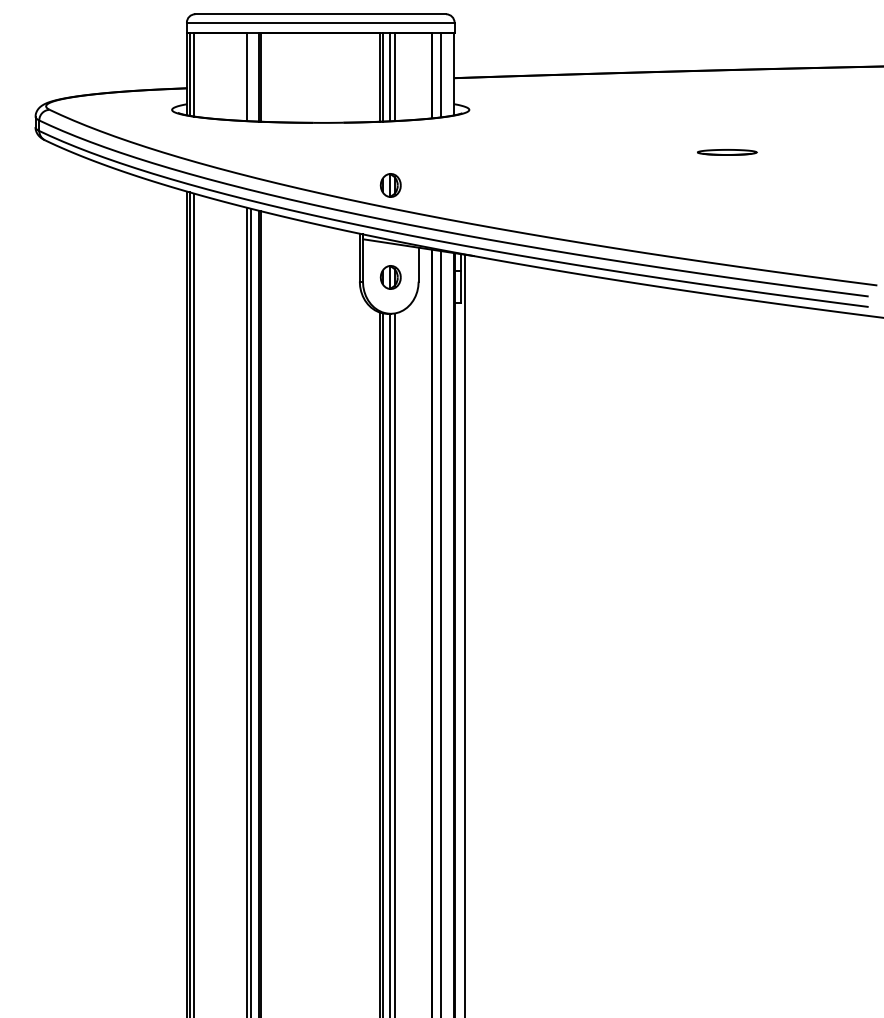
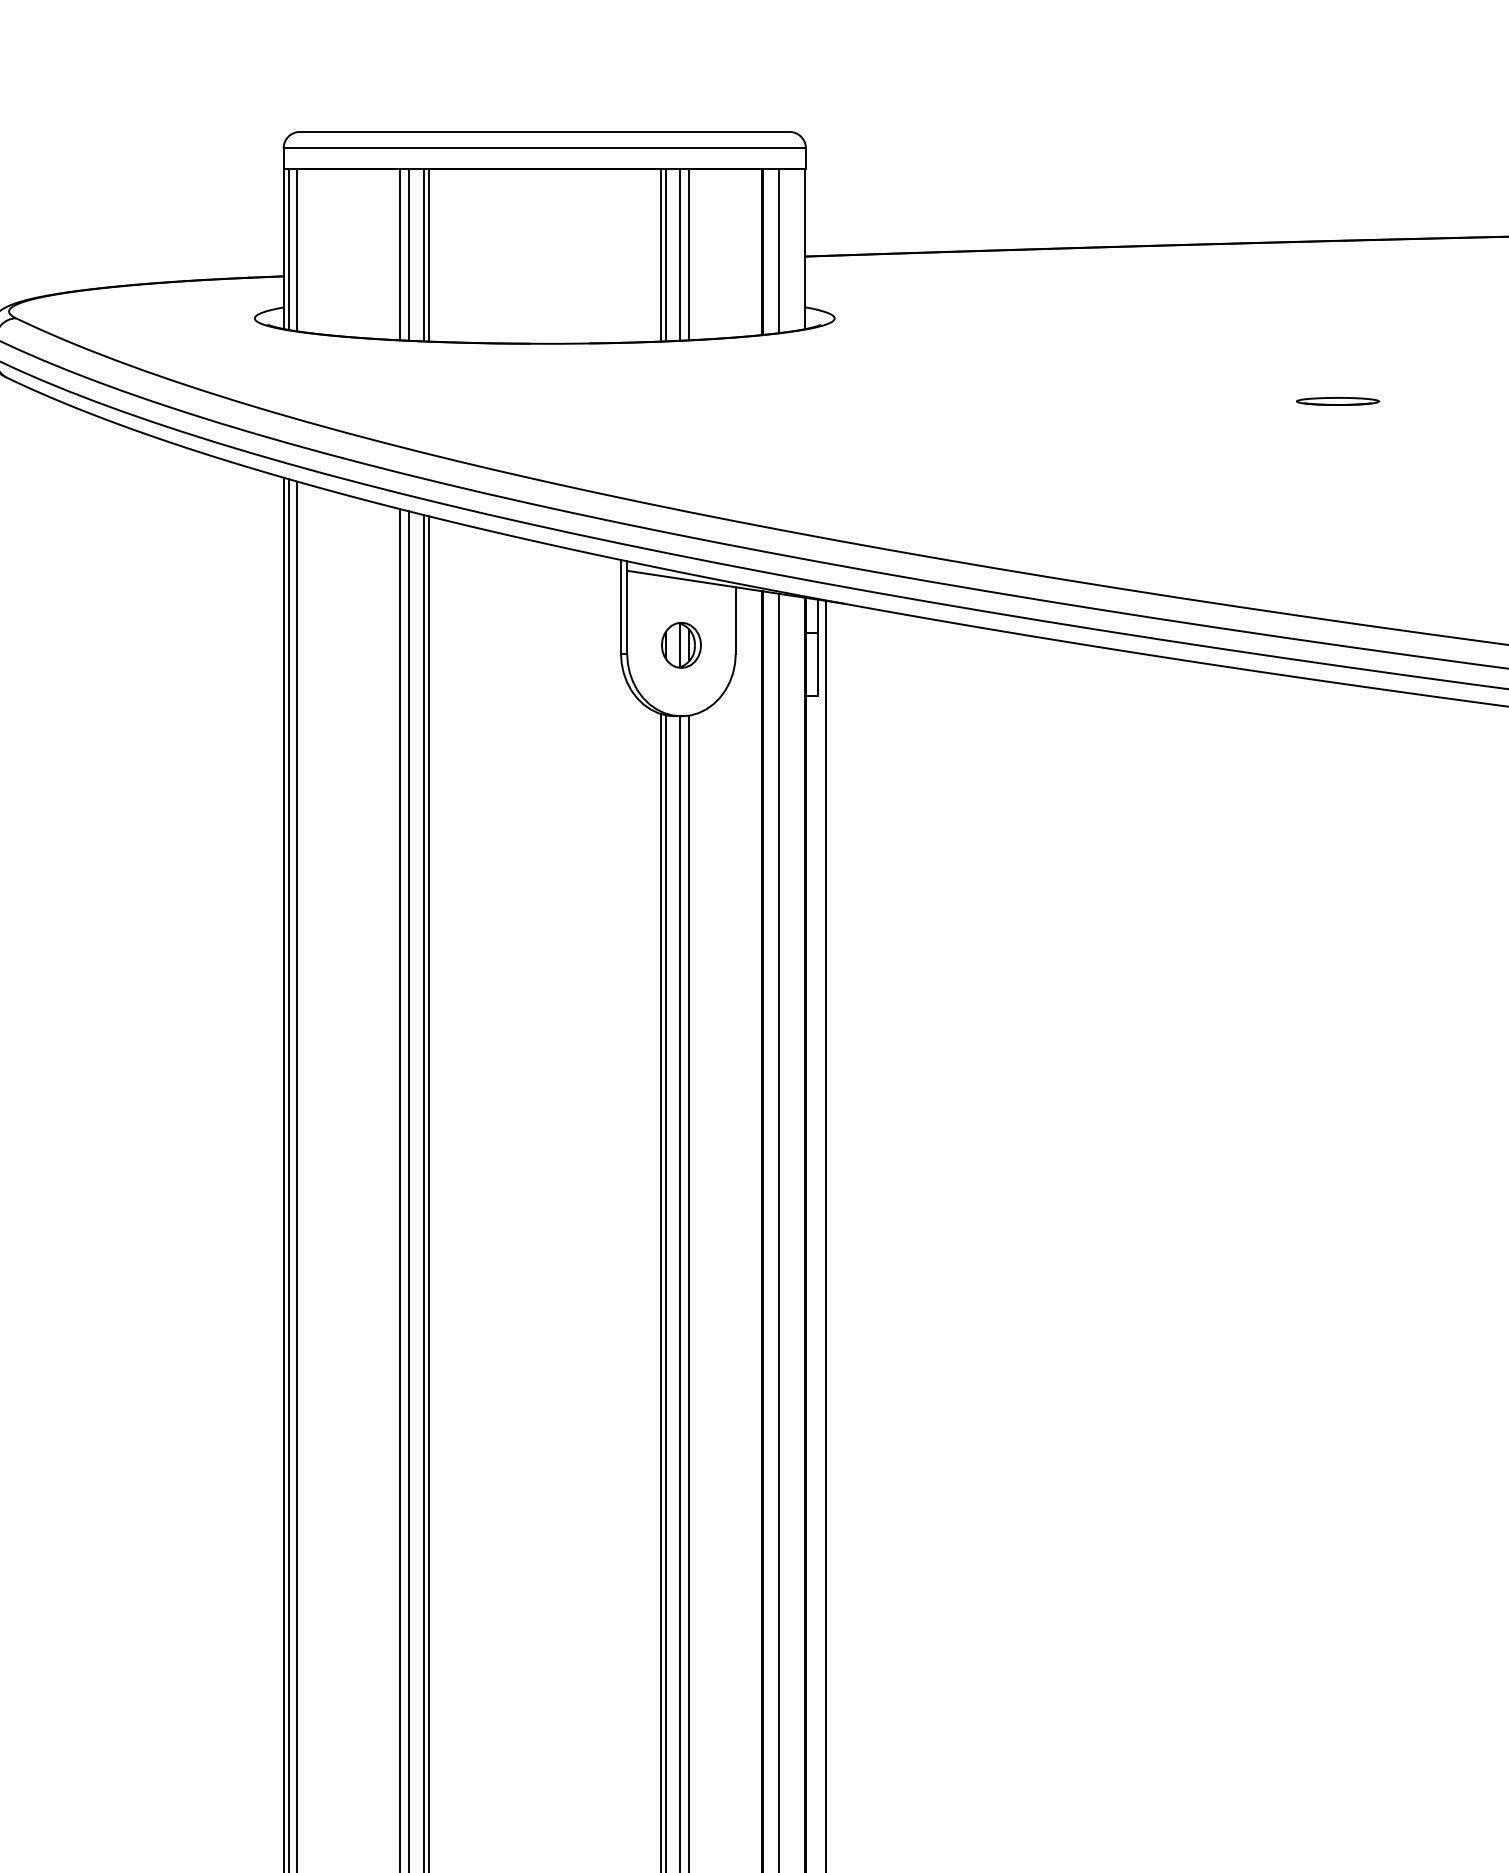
line: (251, 77) -> (409, 255), added
part: (727, 152) -> (1338, 401), size x0.71
part: (390, 185) -> (680, 465), removed

